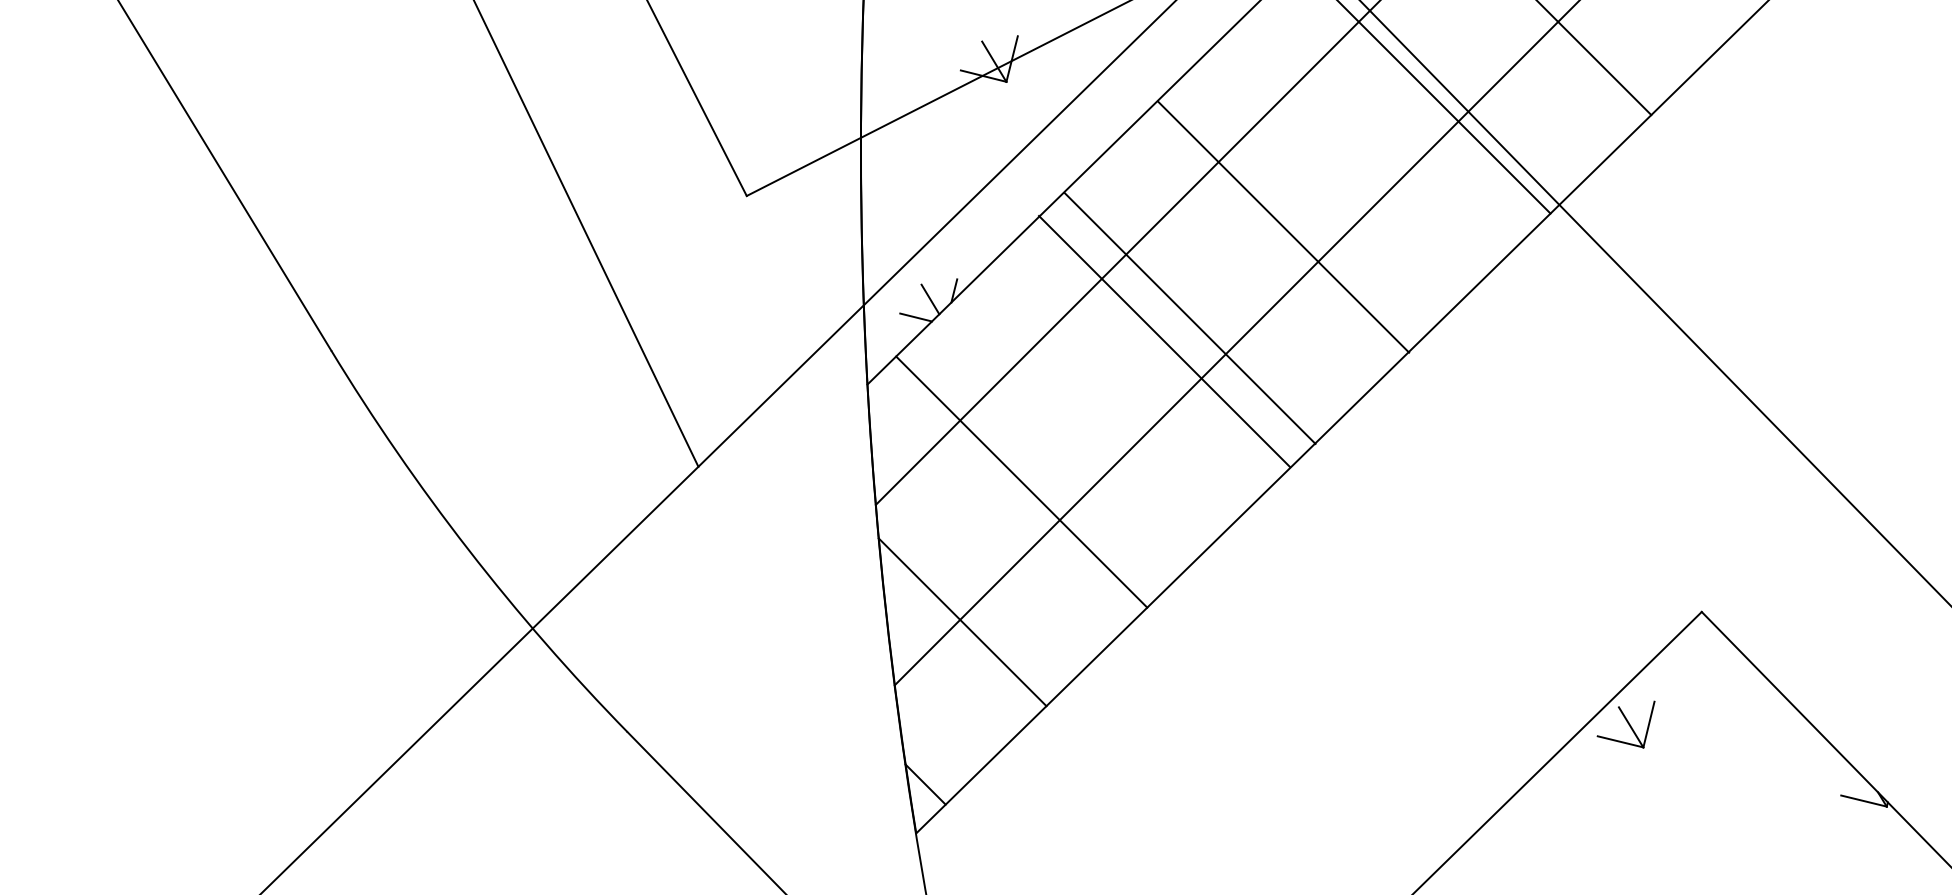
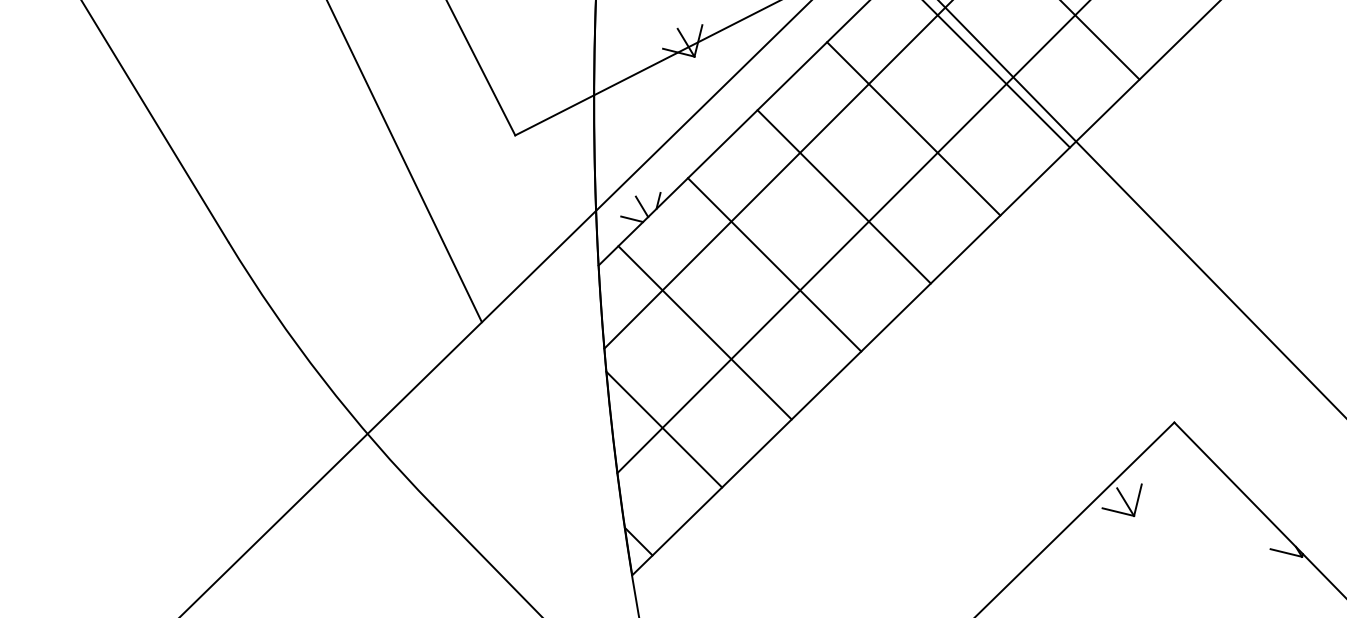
line: (1283, 226) -> (913, 128), moved
line: (1189, 317) -> (843, 196), moved
line: (1164, 340) -> (774, 264), moved

